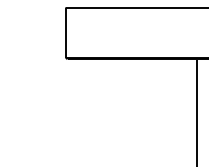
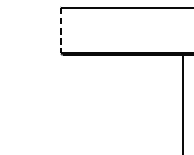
line: (65, 32) -> (60, 30), solid -> dashed

